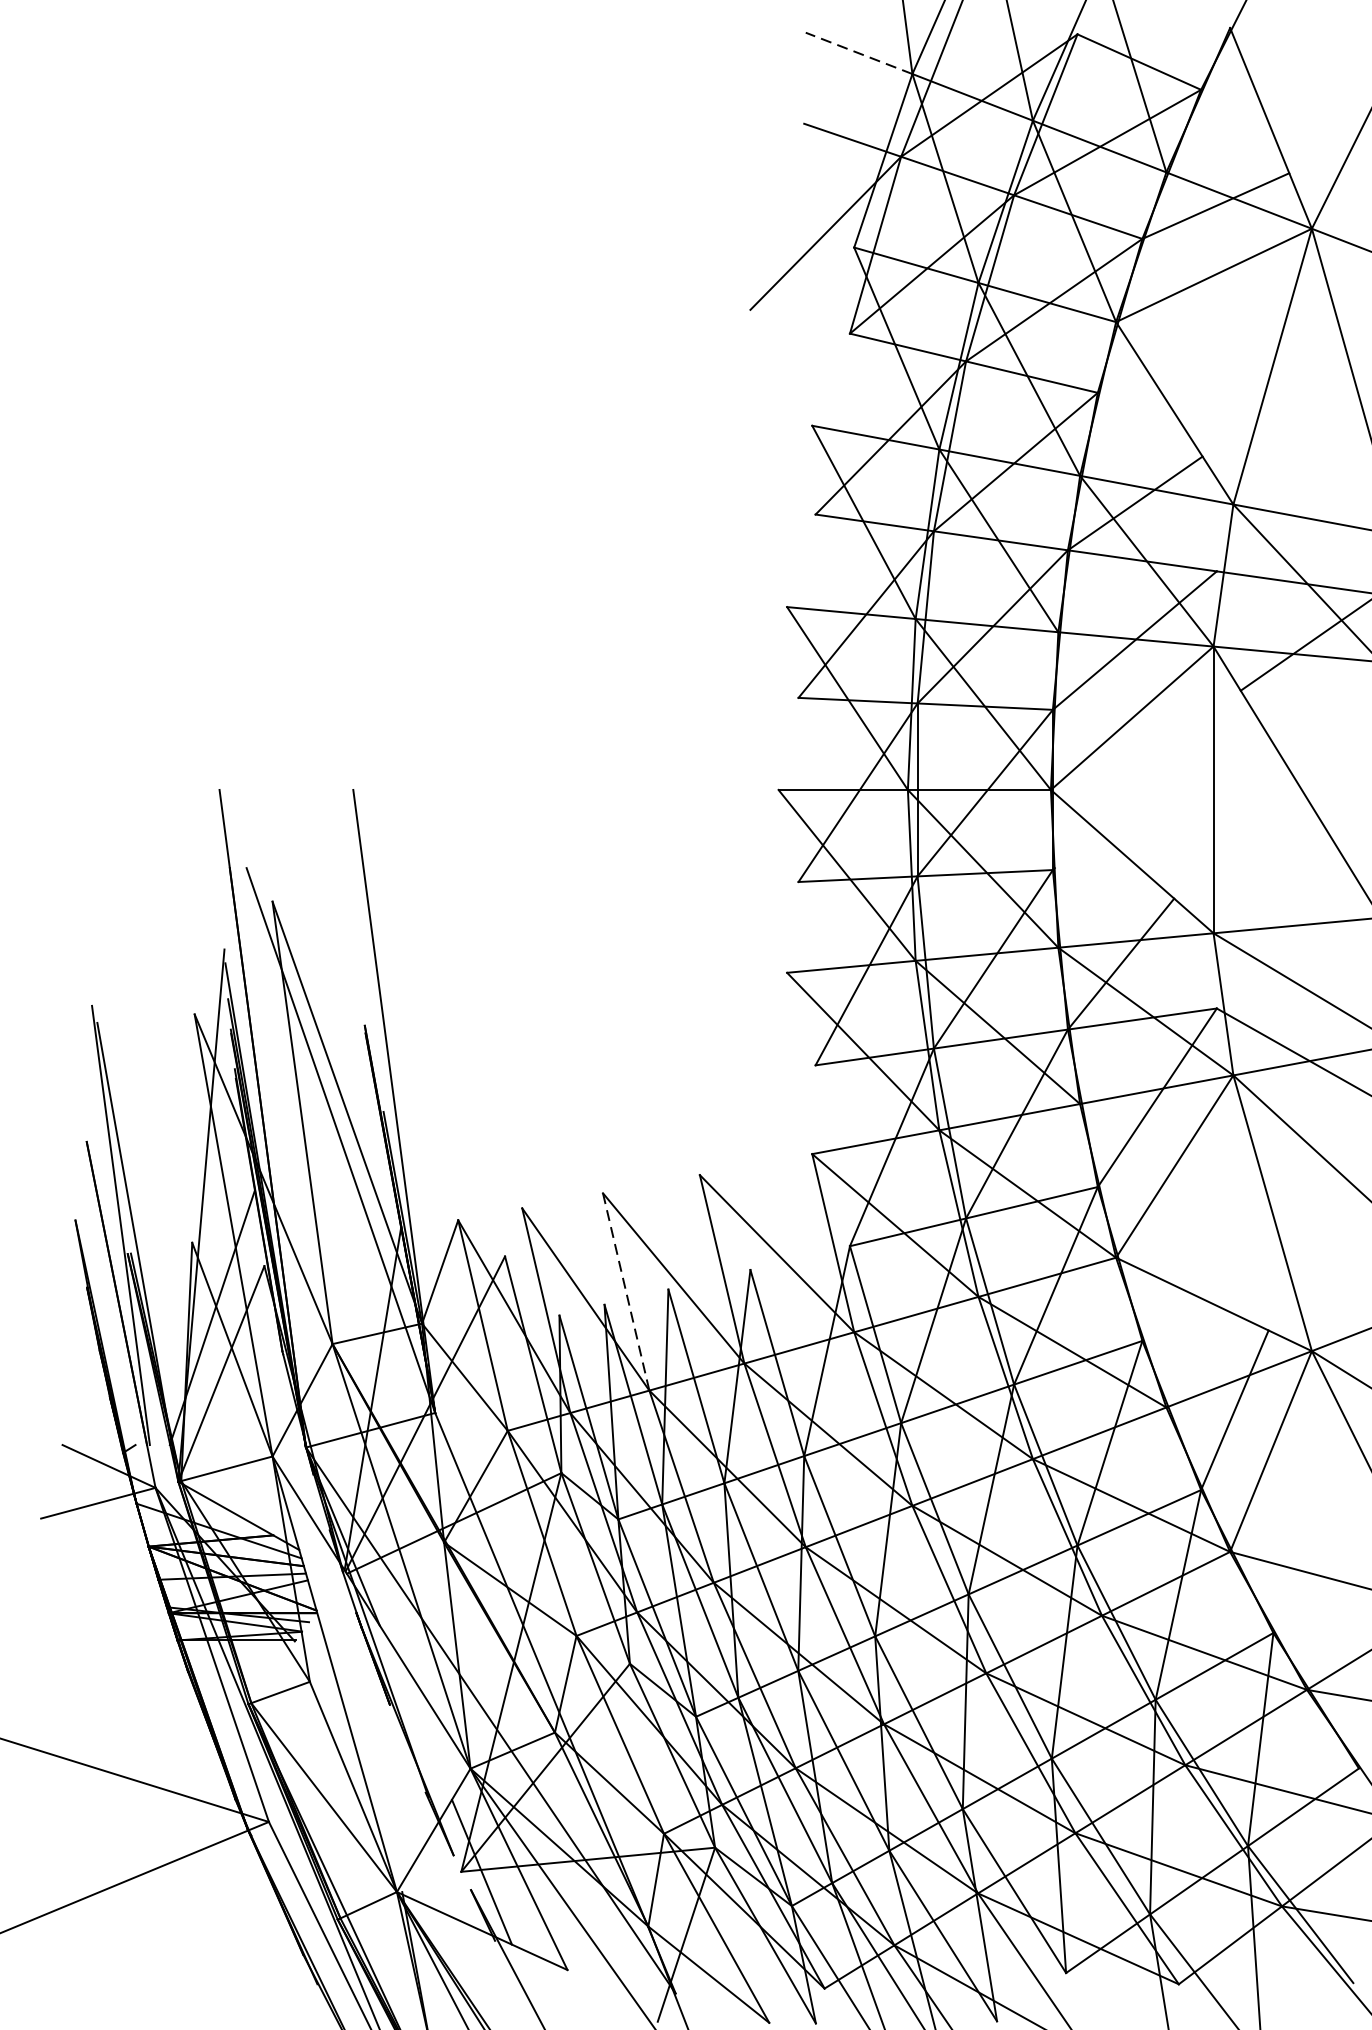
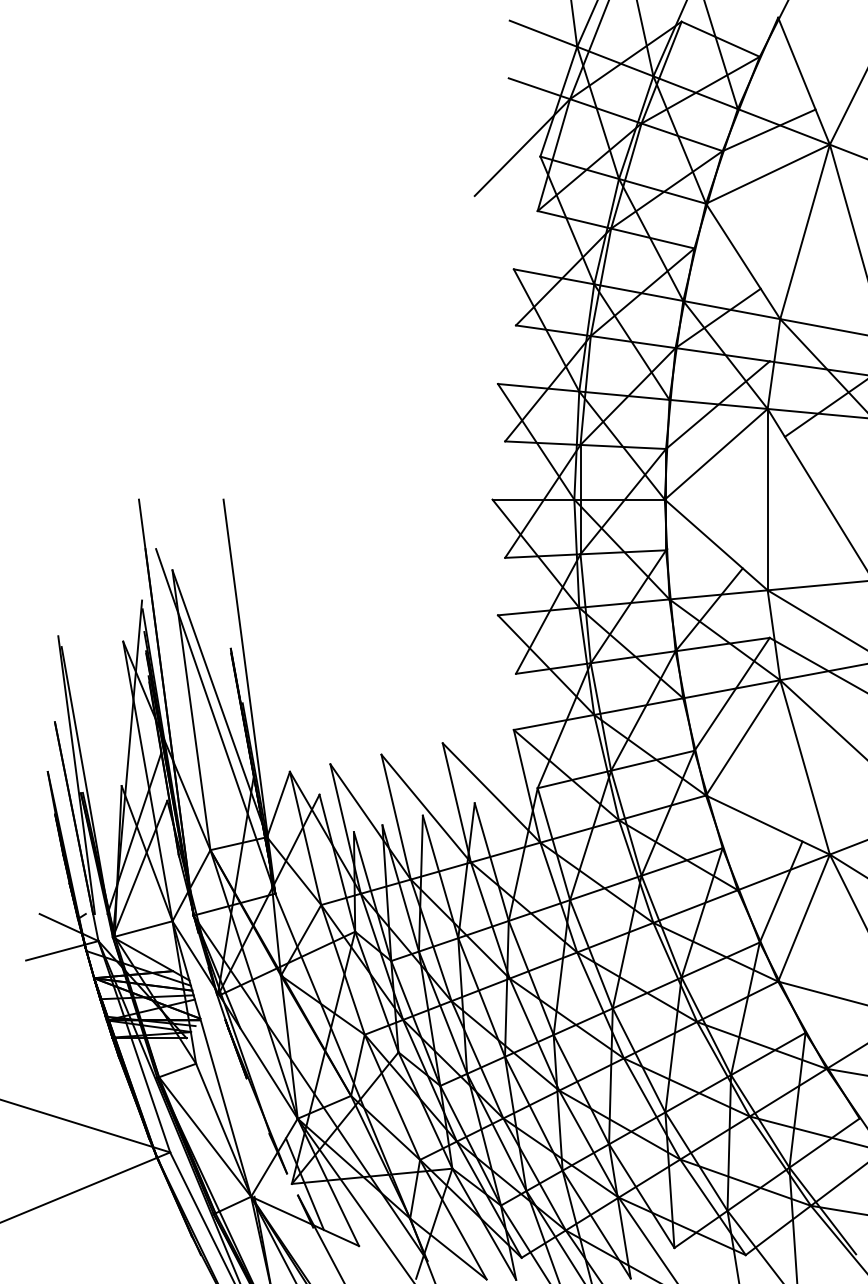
line: (859, 52) -> (543, 33), dashed -> solid
line: (626, 1292) -> (396, 817), dashed -> solid

